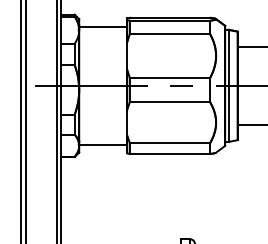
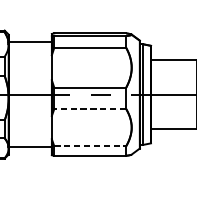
line: (169, 101) -> (89, 108), solid -> dashed
line: (170, 143) -> (90, 146), solid -> dashed

